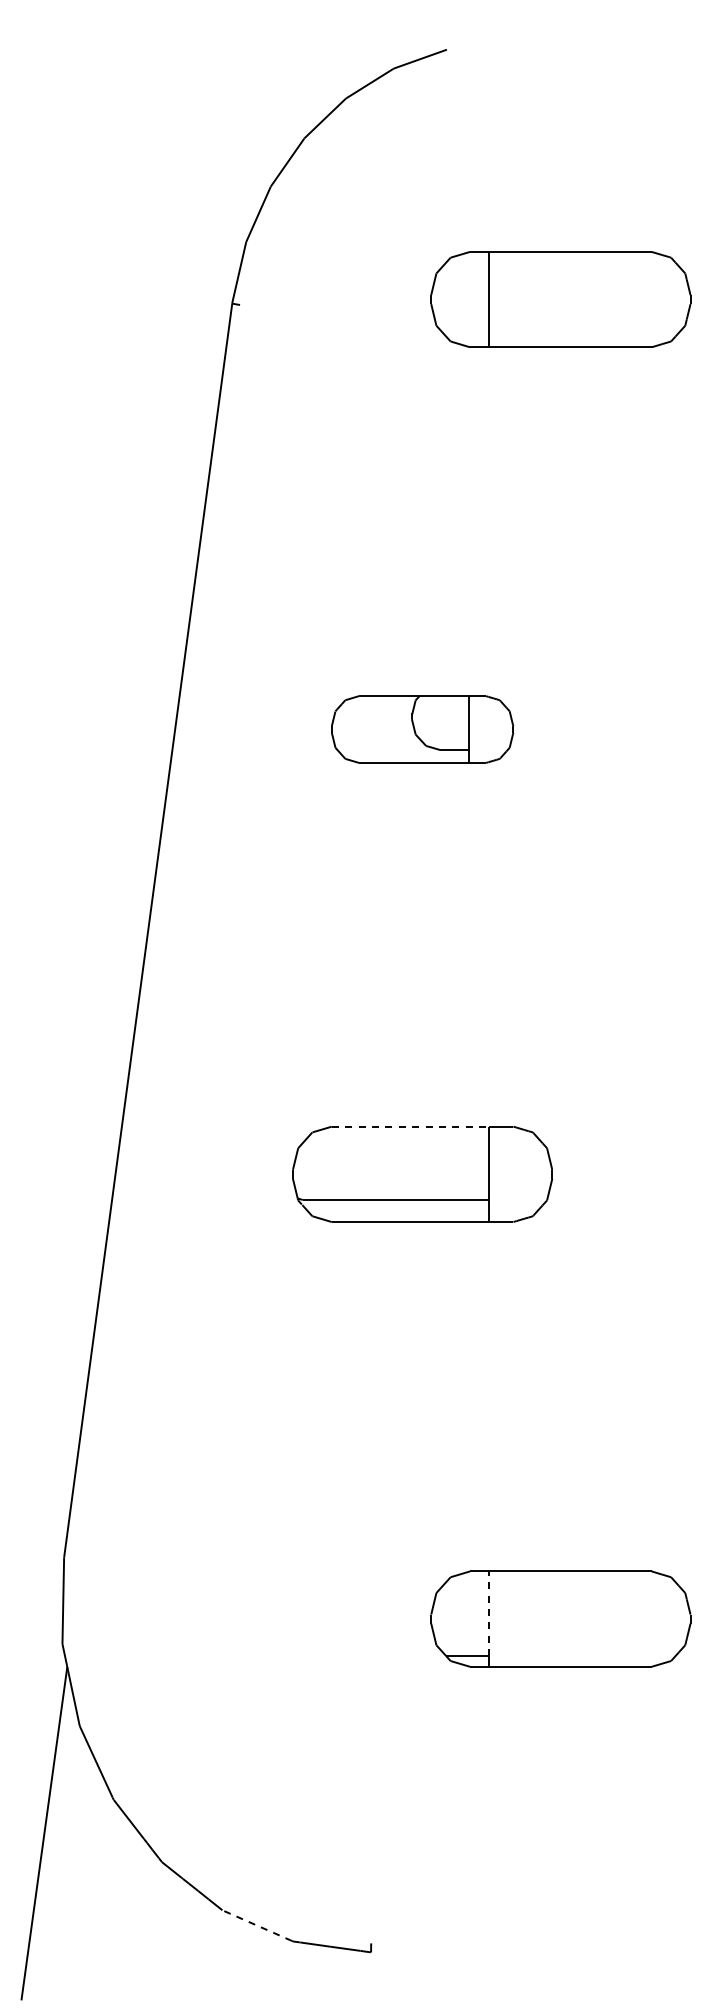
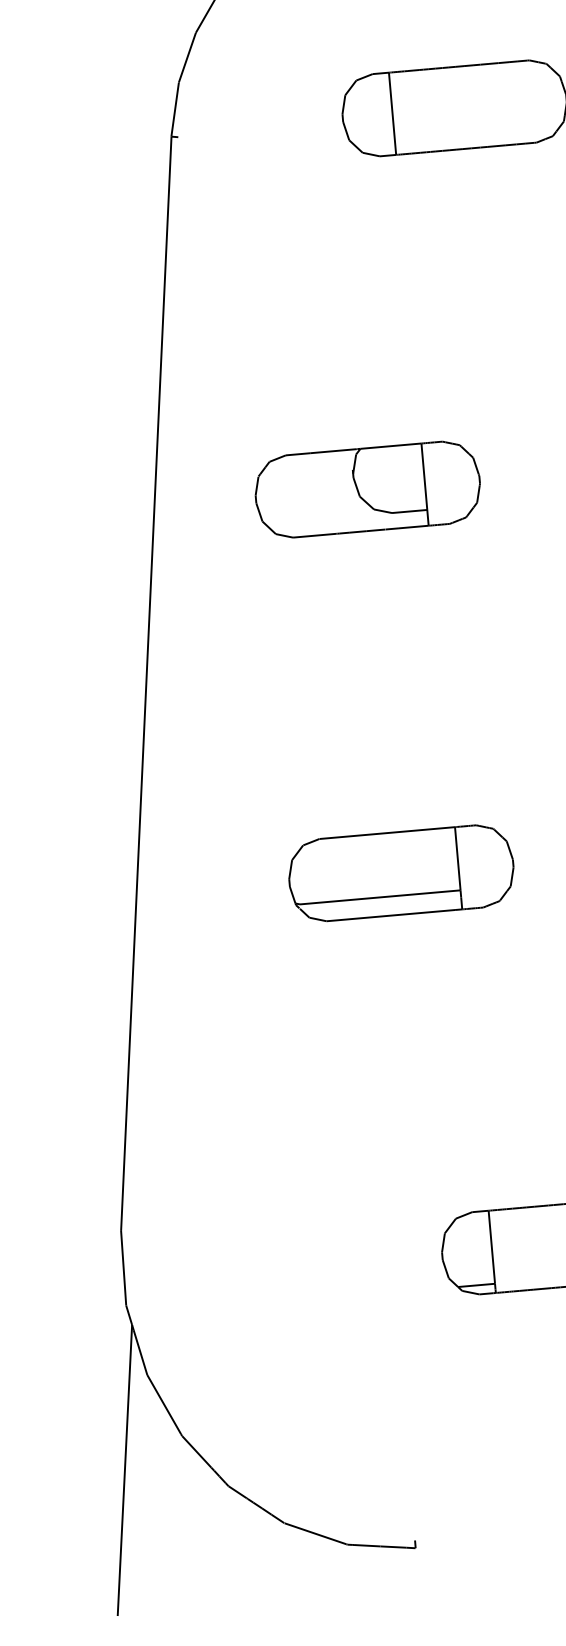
part: (422, 729) -> (367, 489), size x1.43
line: (410, 1126) -> (387, 832), dashed -> solid
line: (489, 1613) -> (492, 1246), dashed -> solid
line: (257, 1925) -> (315, 1533), dashed -> solid

